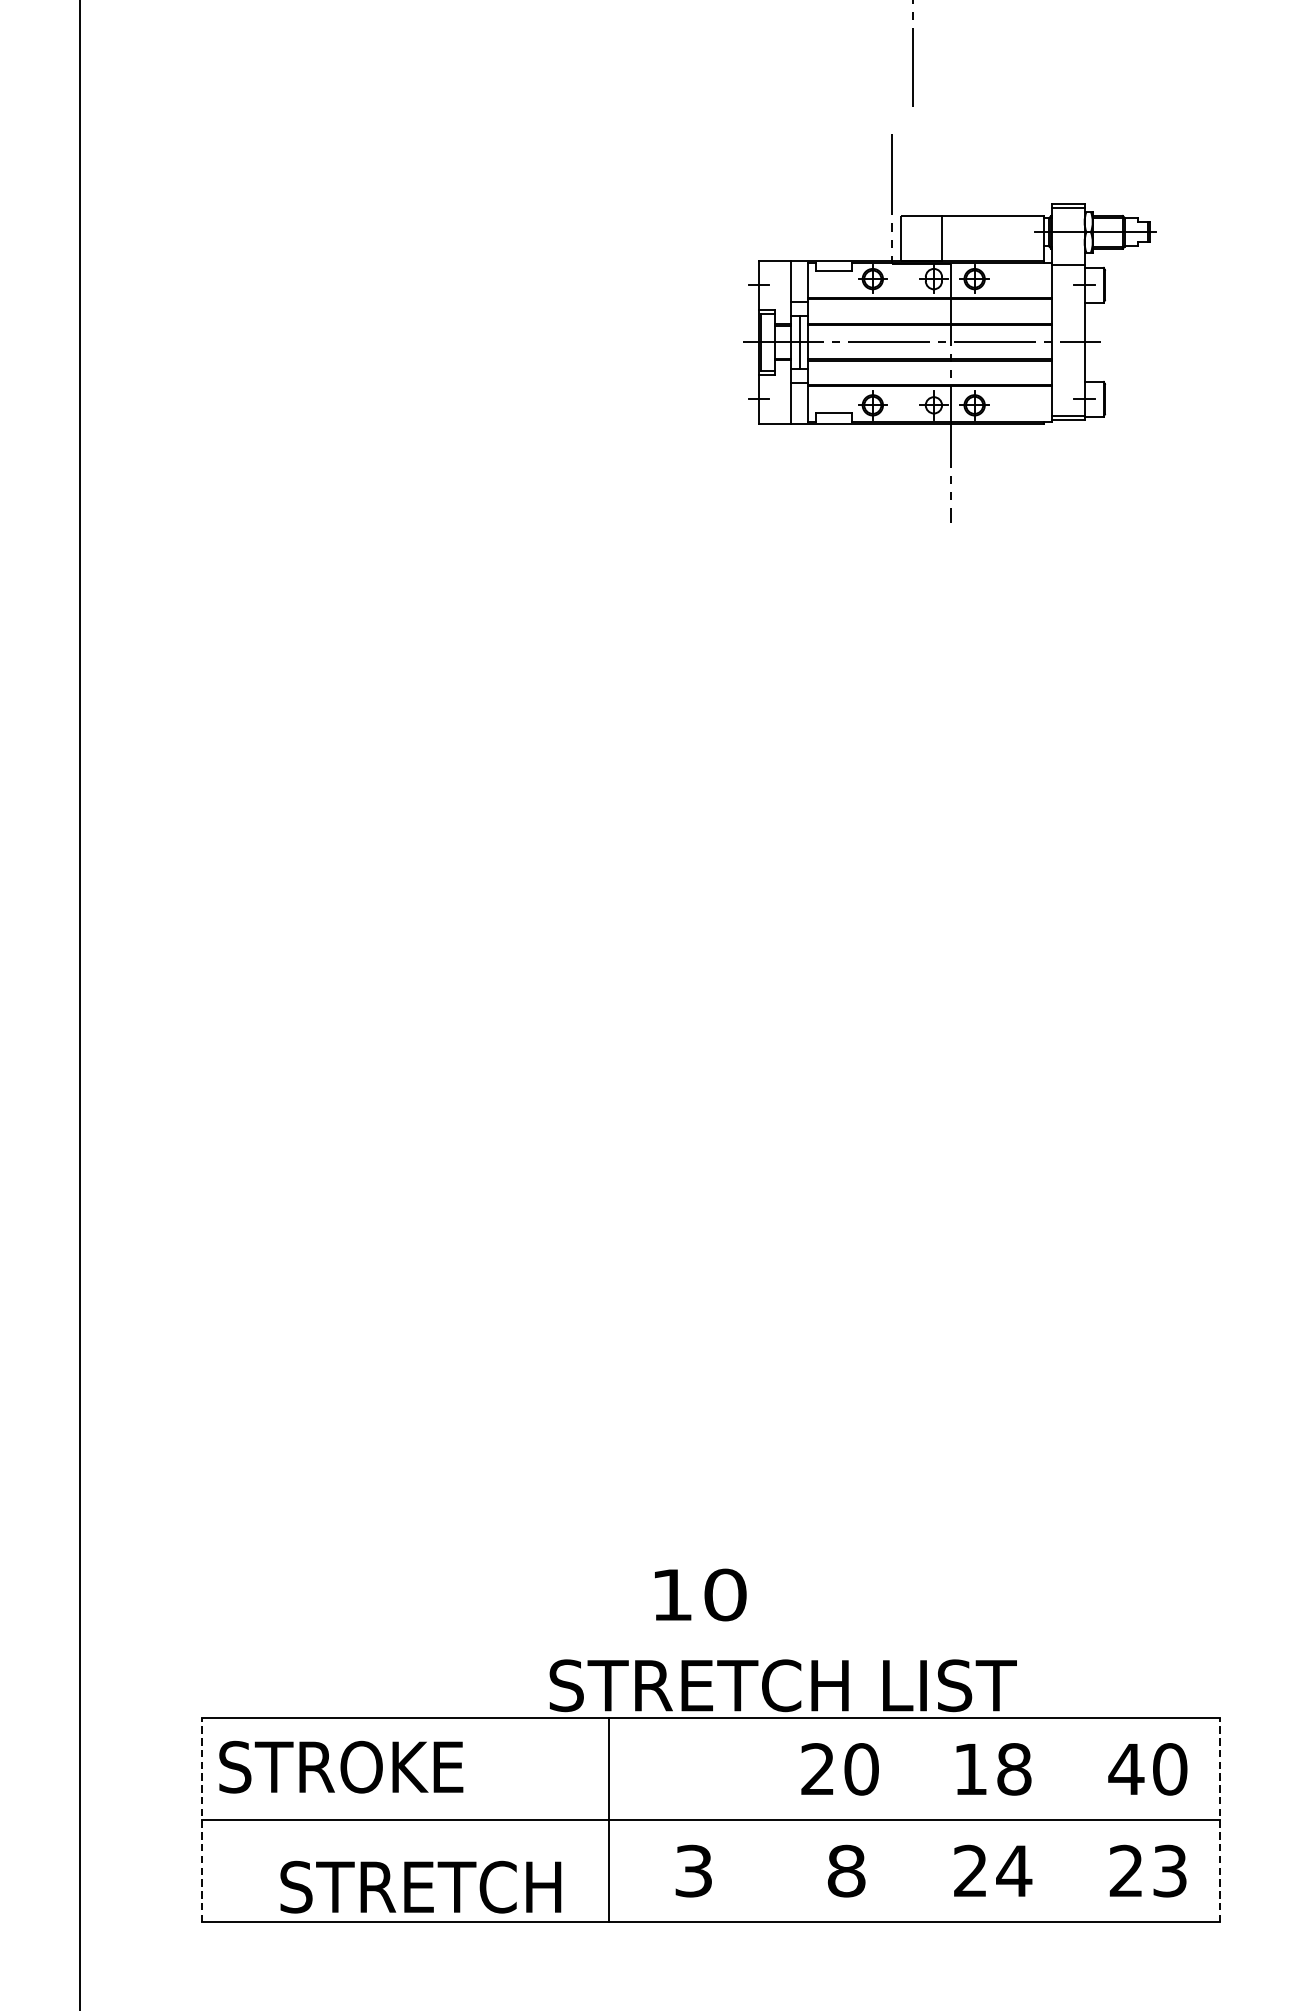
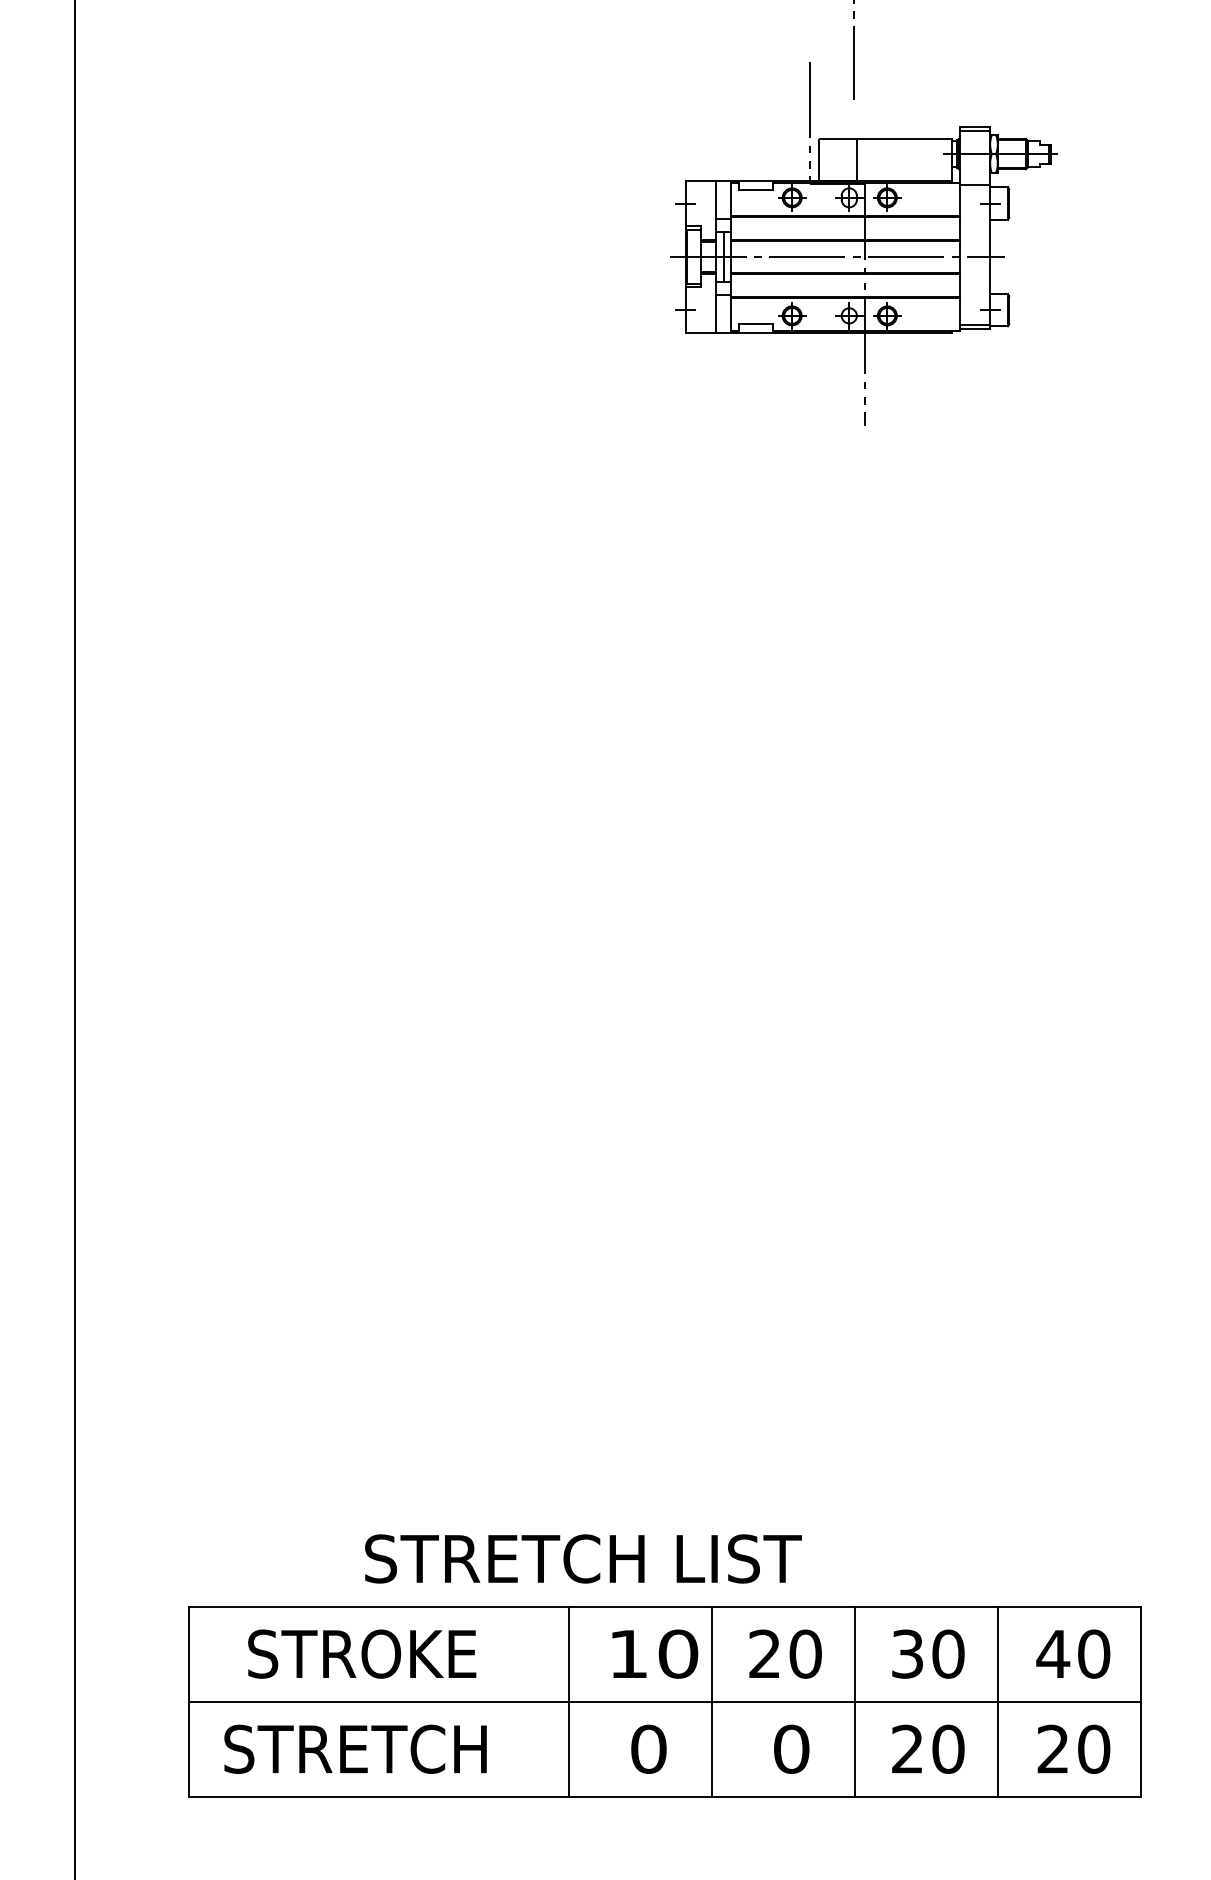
part: (949, 327) -> (863, 243), moved
text: (700, 1594) -> (655, 1653), moved
text: (783, 1685) -> (583, 1558), moved
text: (341, 1766) -> (362, 1653), moved
text: (992, 1768) -> (928, 1653), 18 -> 30
line: (201, 1820) -> (188, 1701), dashed -> solid
line: (761, 1820) -> (712, 1701), added
line: (914, 1820) -> (855, 1701), added
line: (1066, 1820) -> (997, 1701), added
line: (1219, 1820) -> (1140, 1701), dashed -> solid
text: (693, 1870) -> (648, 1748), 3 -> 0
text: (846, 1870) -> (791, 1748), 8 -> 0
text: (1014, 1870) -> (948, 1748), 24 -> 20
text: (1170, 1870) -> (1094, 1748), 23 -> 20
text: (420, 1886) -> (355, 1748), moved

